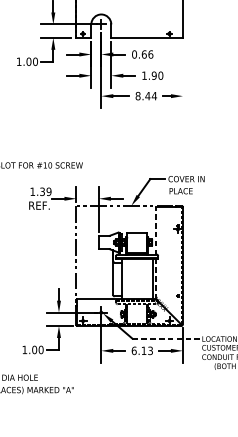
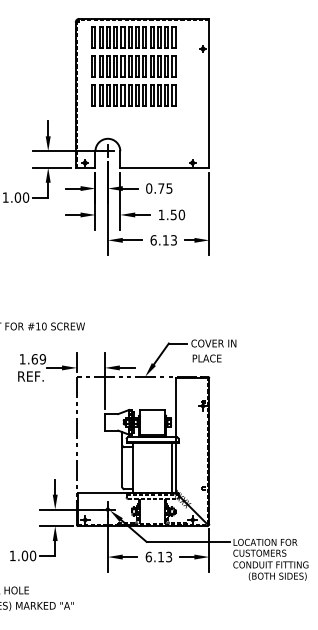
text: (147, 54) -> (165, 188), 0.66 -> 0.75
text: (154, 75) -> (173, 214), 1.90 -> 1.50
line: (183, 75) -> (209, 214), added
text: (146, 96) -> (163, 240), 8.44 -> 6.13
text: (42, 191) -> (34, 359), 1.39 -> 1.69
line: (156, 253) -> (176, 435), dashed -> solid
line: (166, 338) -> (188, 541), dashed -> solid

